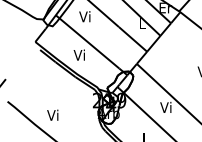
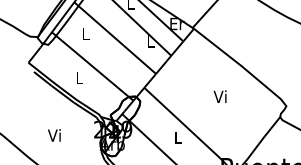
text: (84, 16) -> (84, 33), Vi -> L
text: (79, 54) -> (78, 77), Vi -> L
text: (165, 107) -> (177, 137), Vi -> L
text: (52, 115) -> (54, 135), moved

